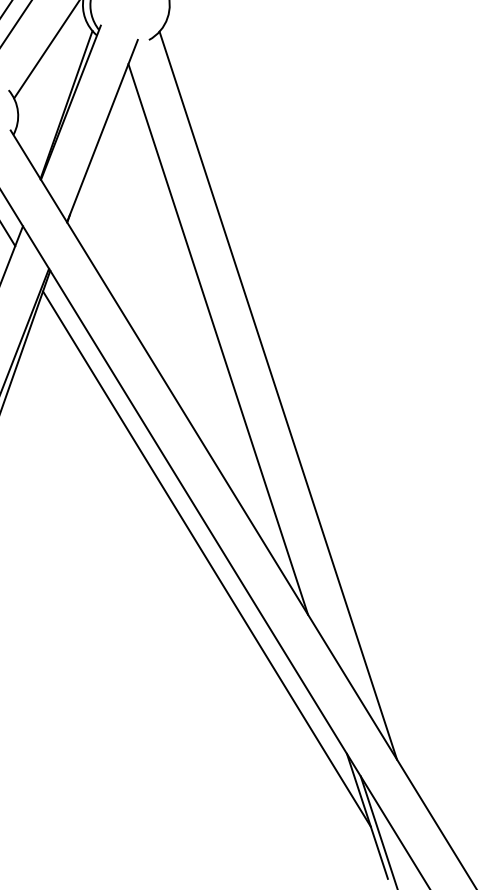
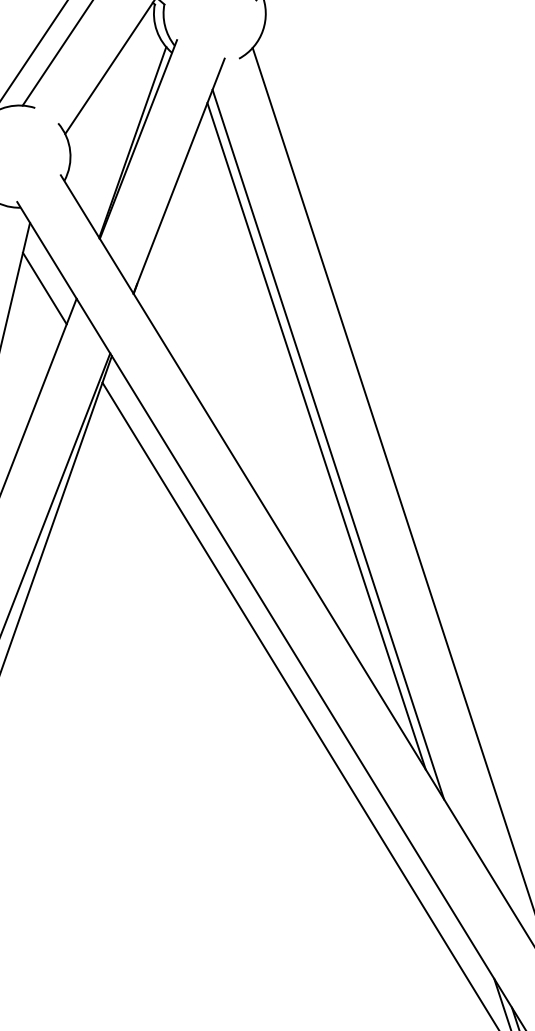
line: (208, 332) -> (315, 435), added

